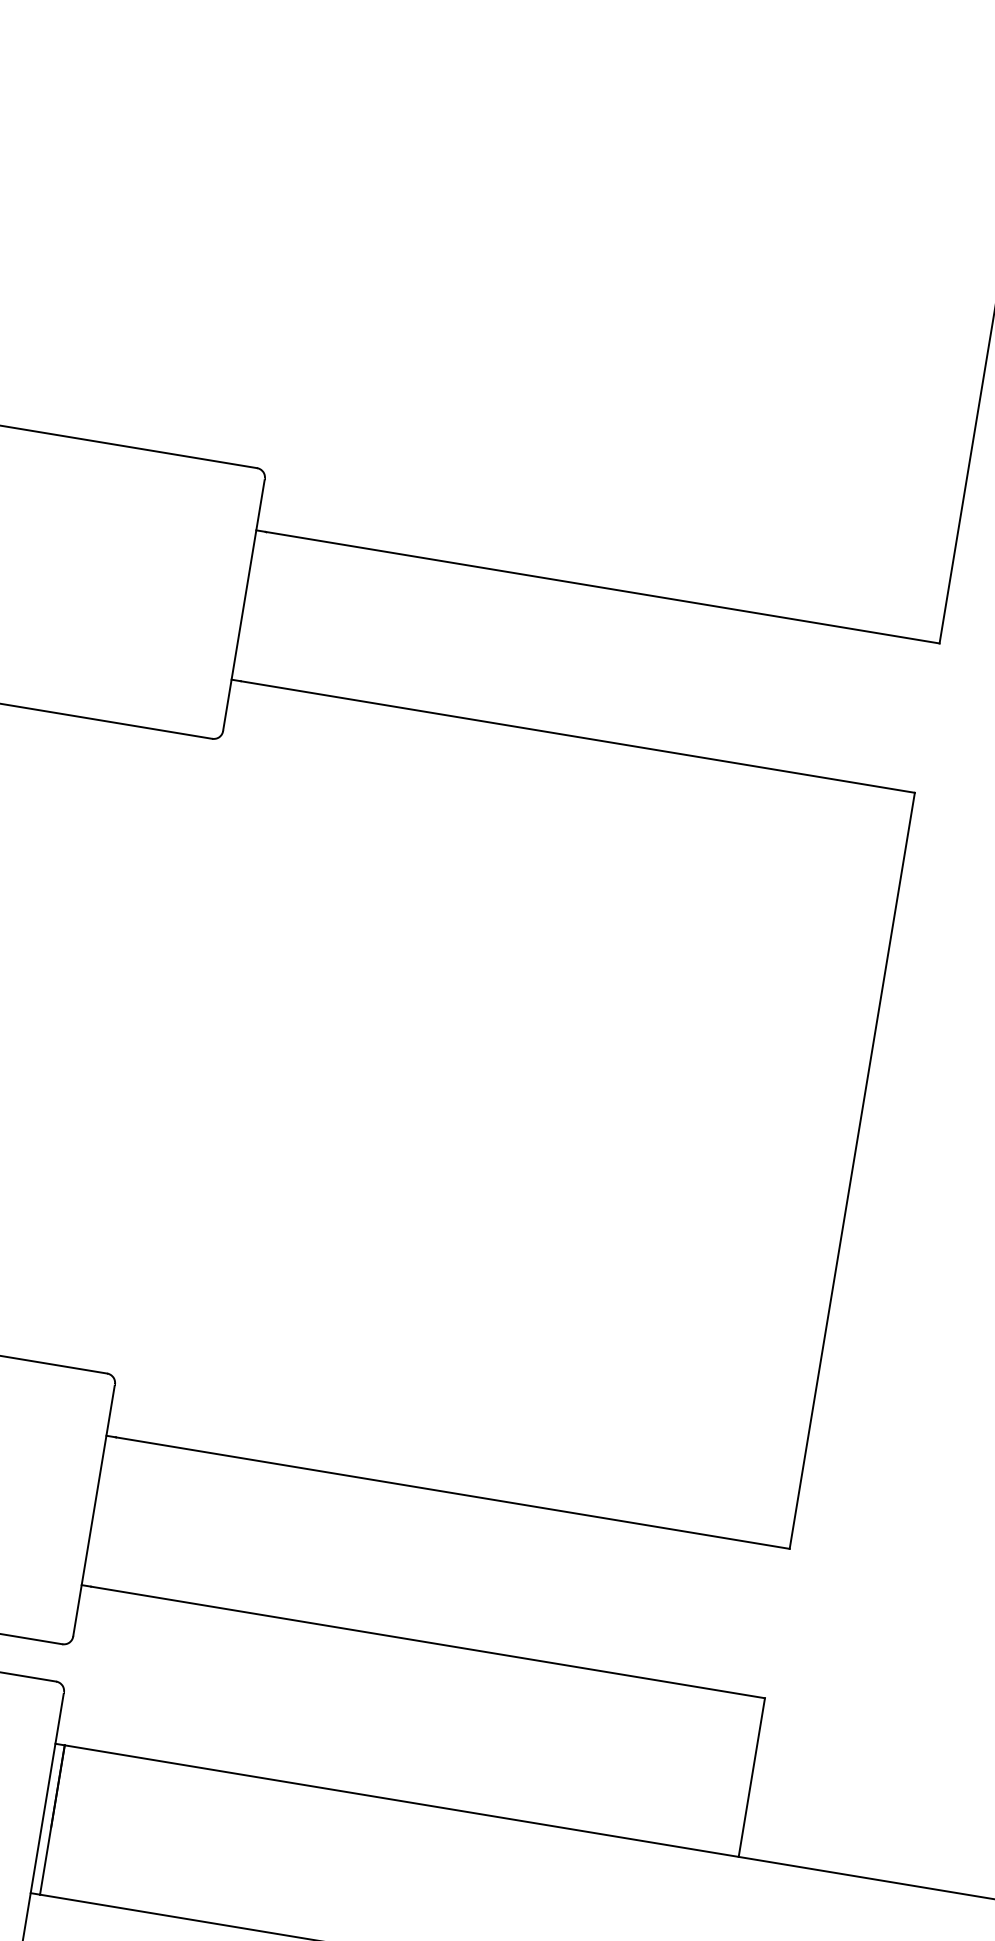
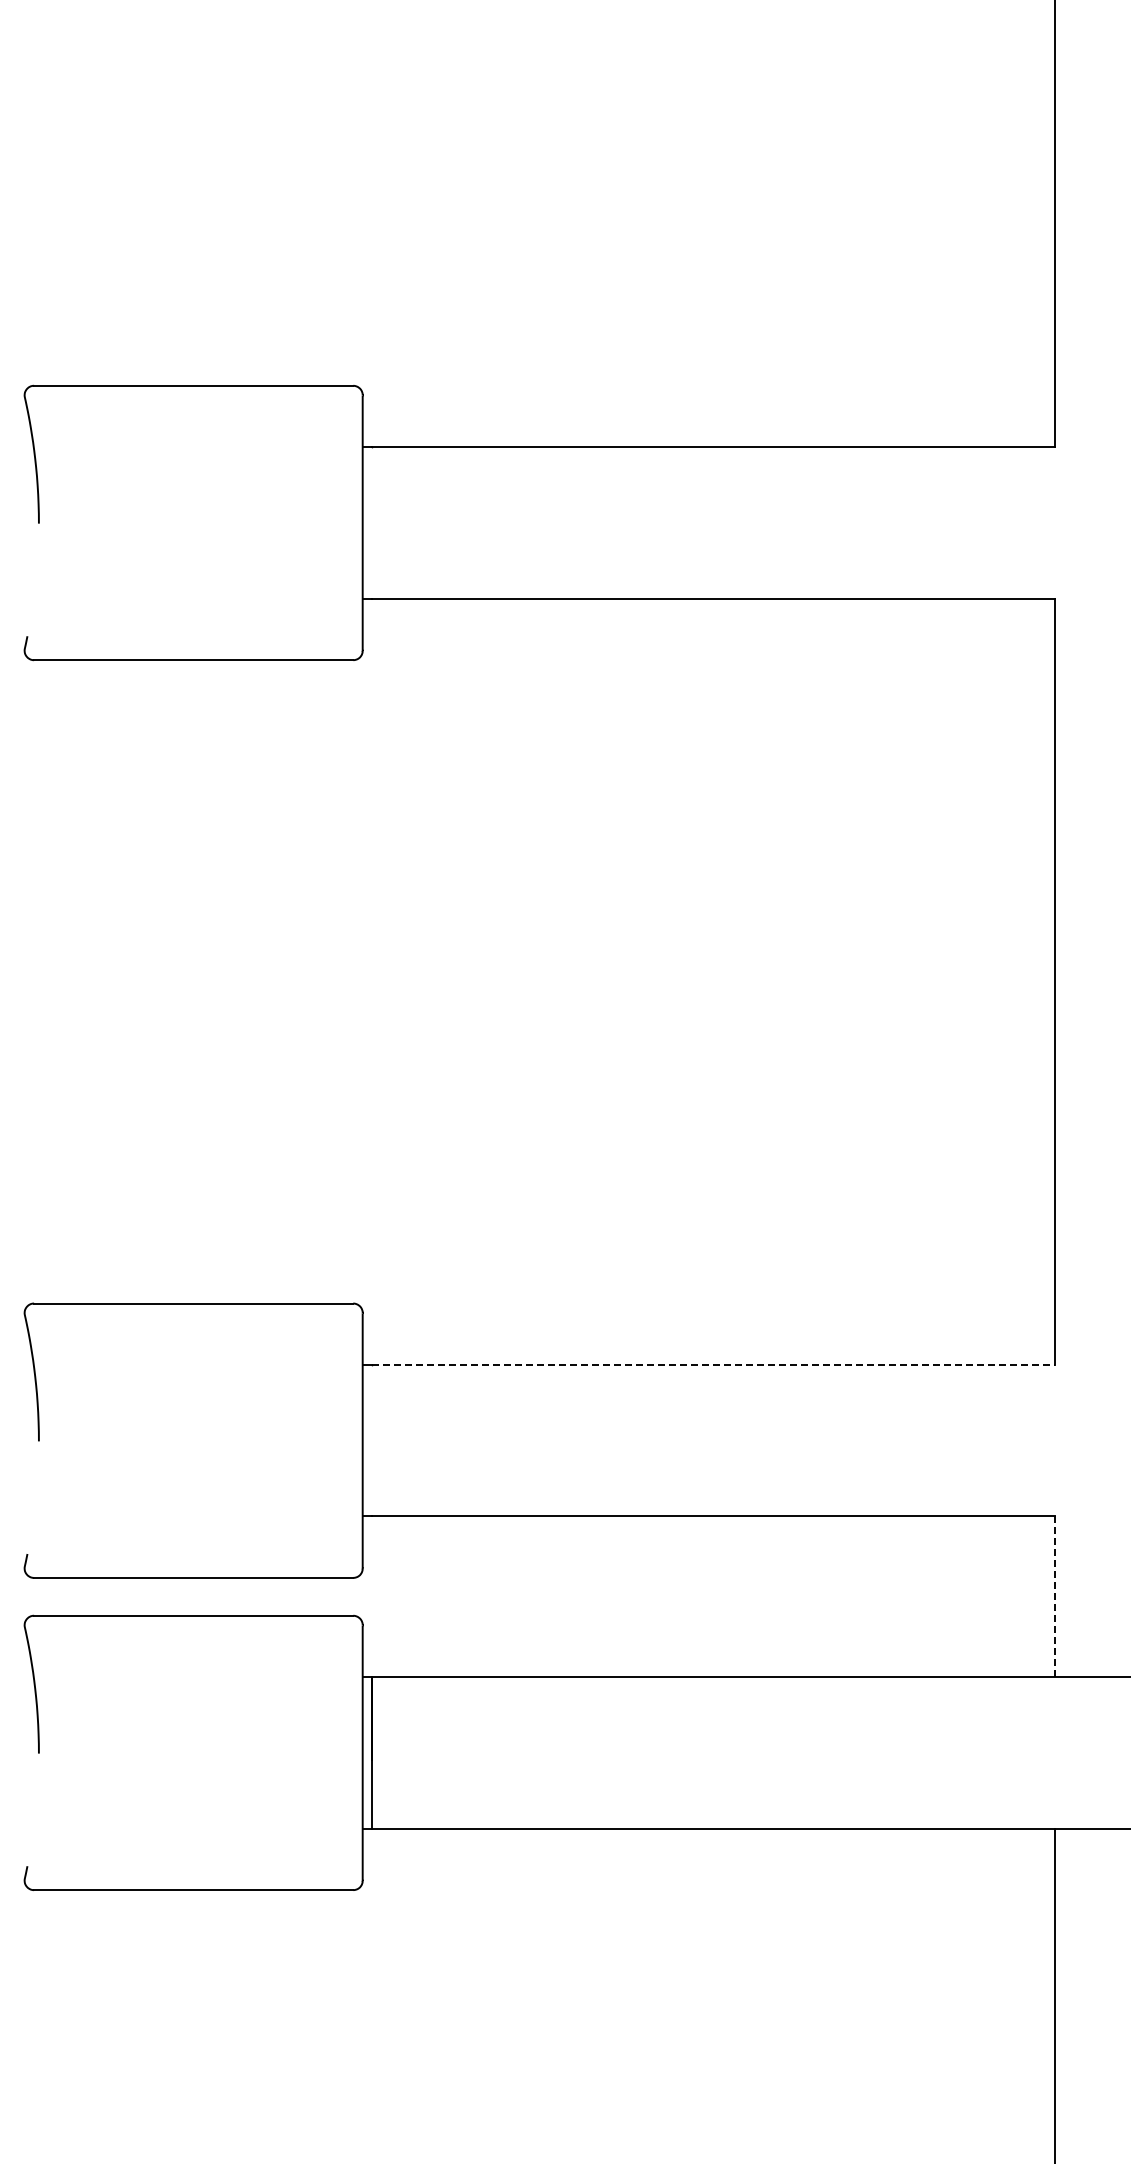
line: (452, 1493) -> (713, 1365), solid -> dashed
line: (751, 1778) -> (1055, 1597), solid -> dashed

